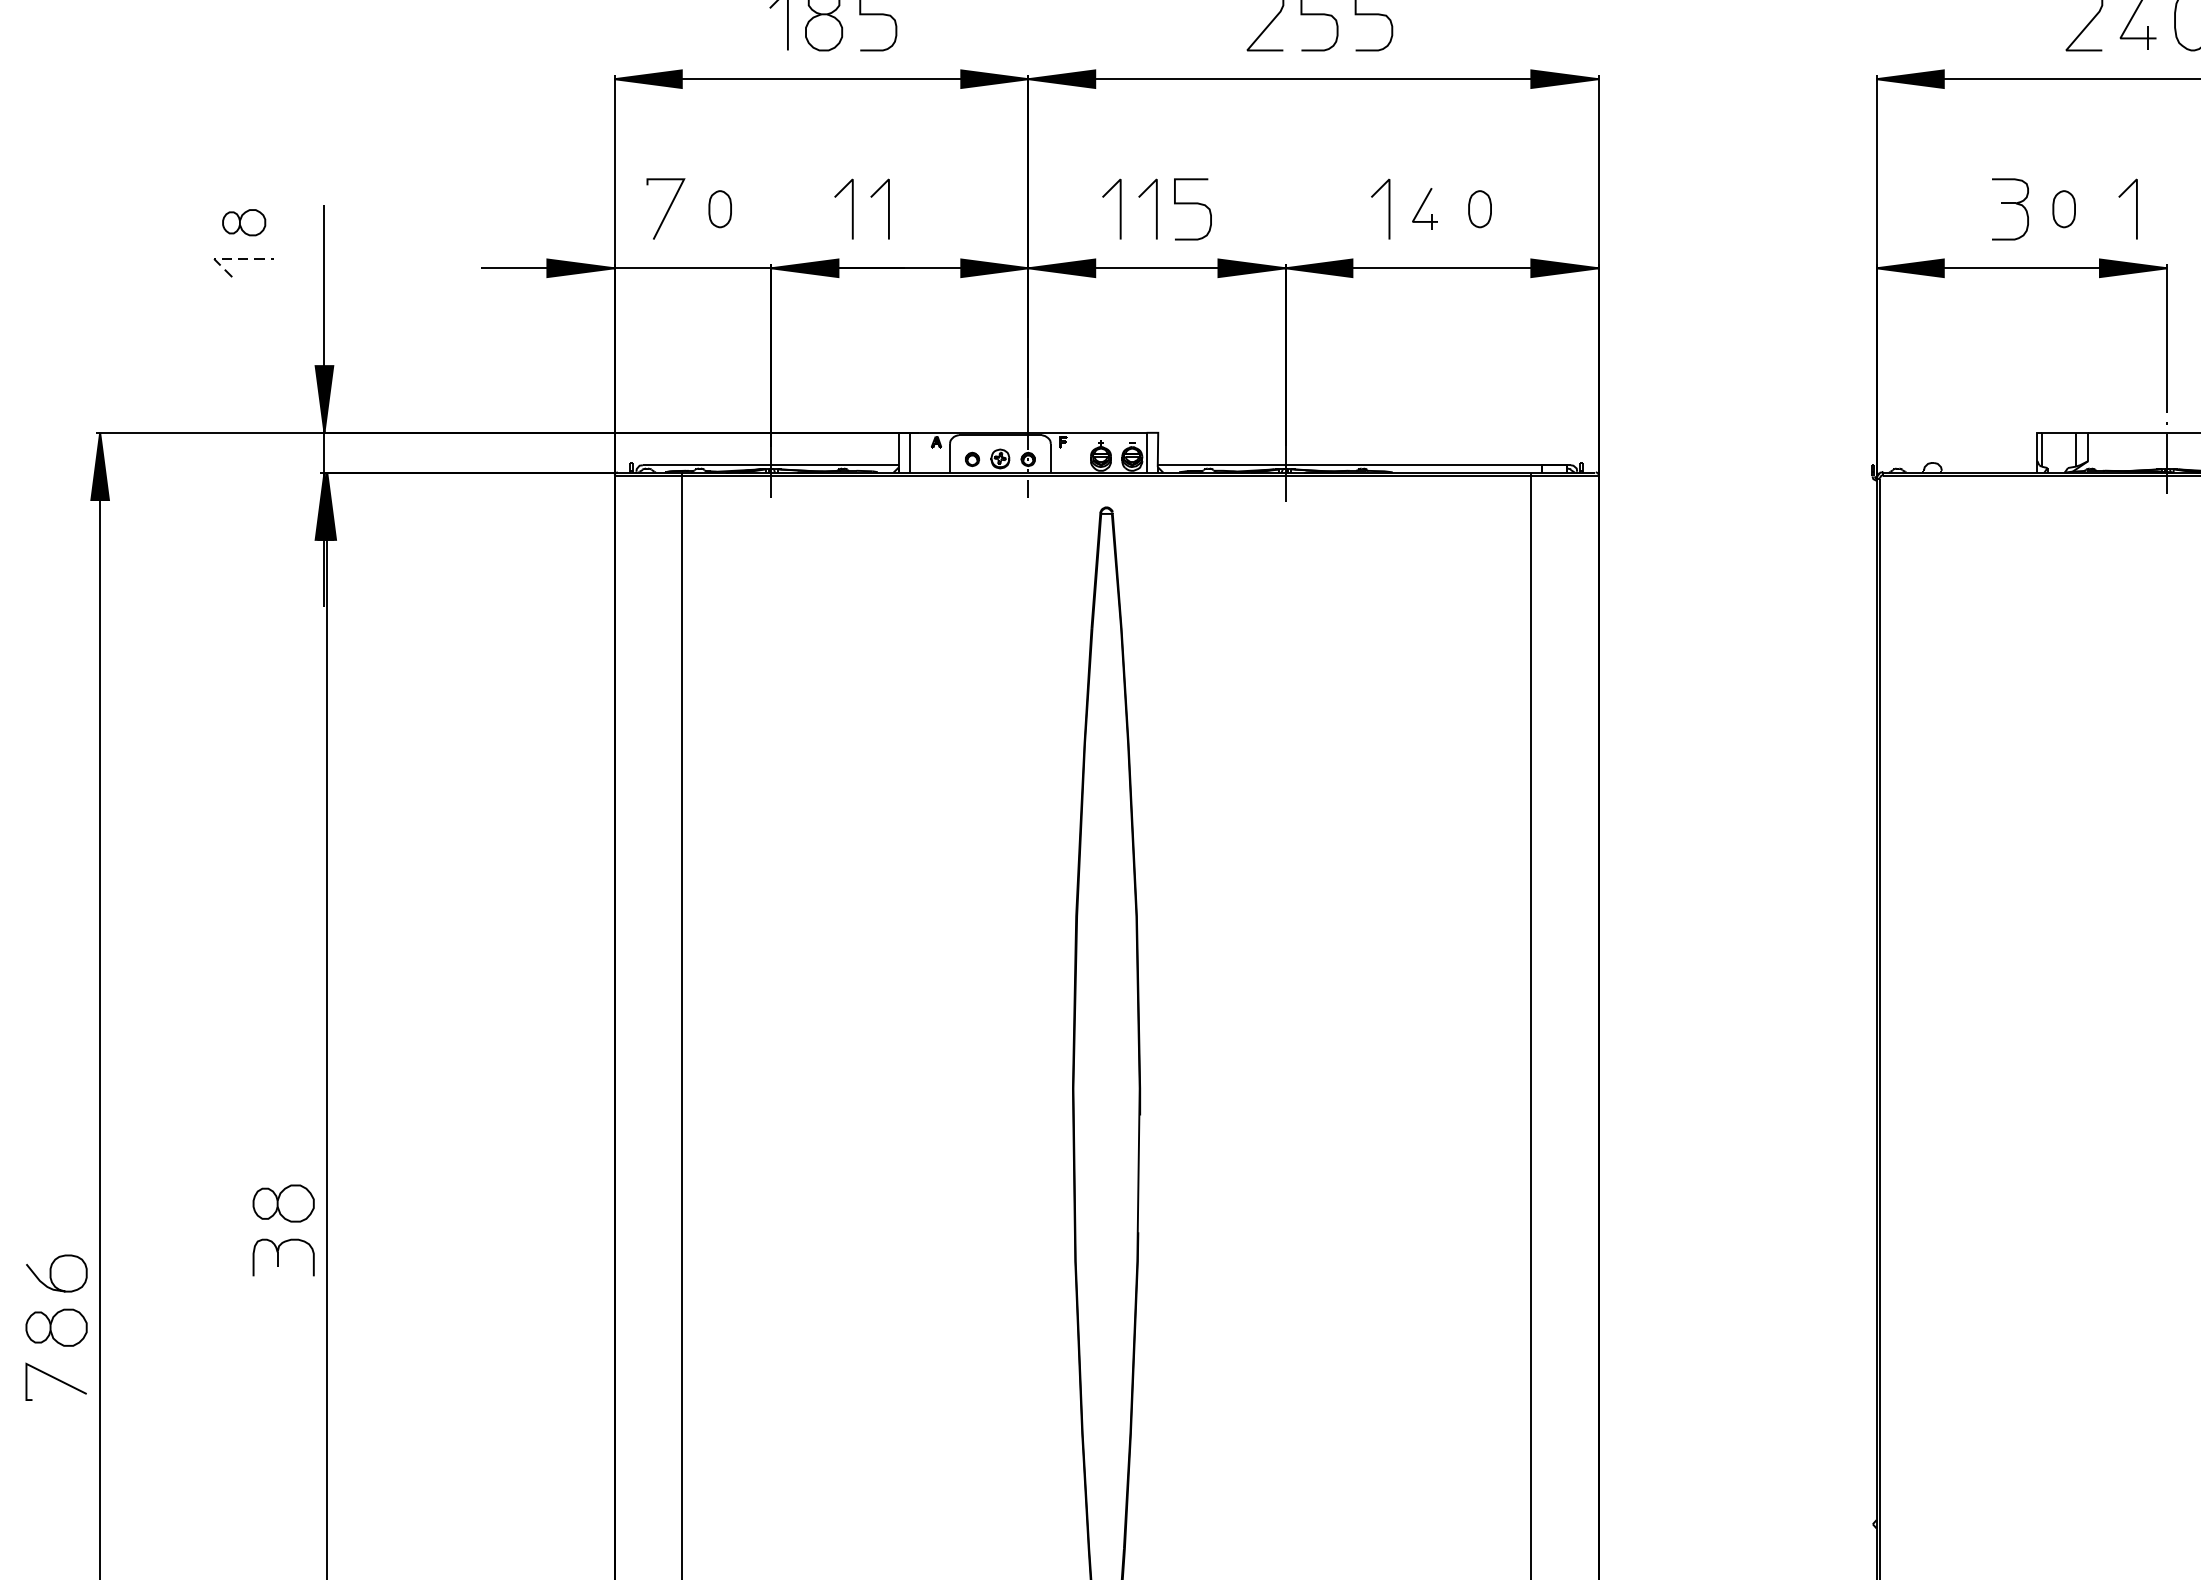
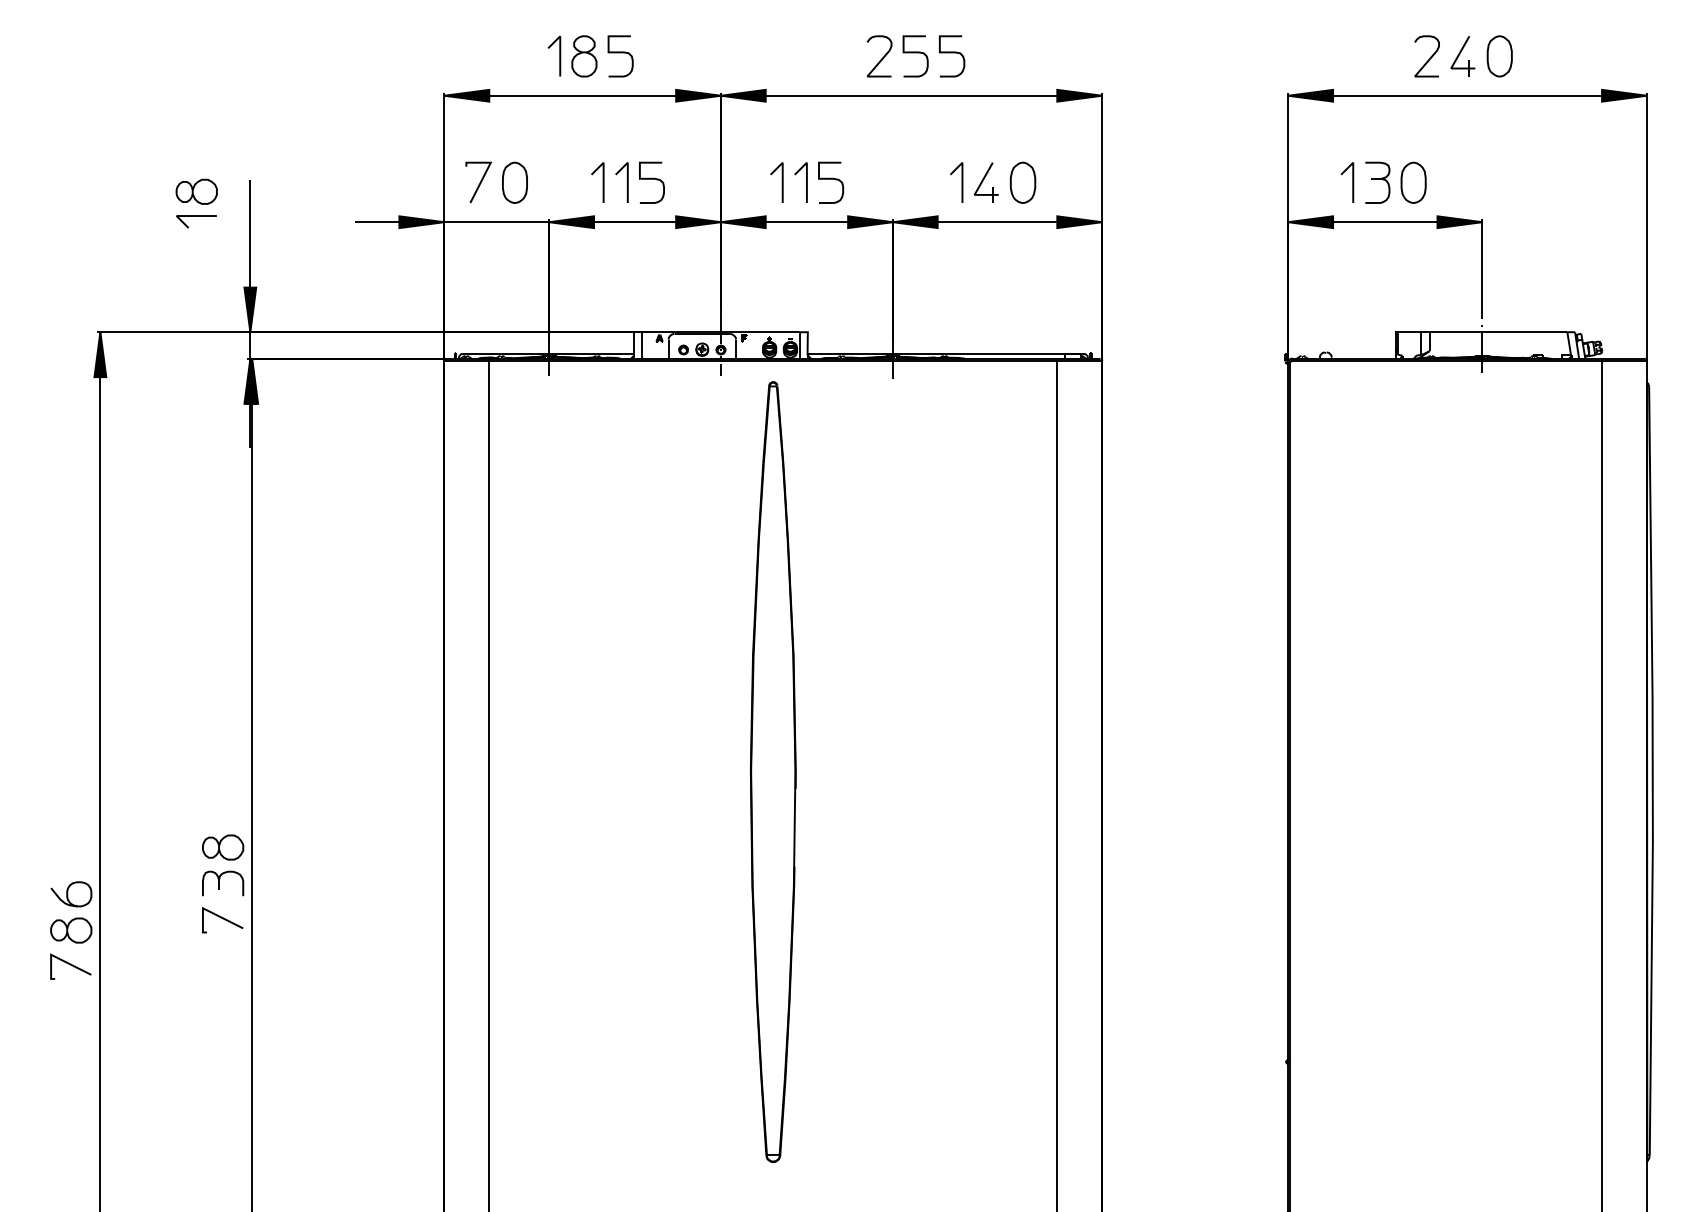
curve: (924, 204) -> (651, 179), added
part: (719, 208) -> (514, 182), size x1.67
part: (1423, 208) -> (985, 182), size x1.43
part: (1479, 208) -> (1022, 182), size x1.67
part: (2064, 208) -> (1413, 182), size x1.67
line: (2135, 208) -> (1352, 182), moved
part: (243, 222) -> (196, 191), size x1.43
line: (230, 259) -> (187, 216), dashed -> solid
line: (282, 1311) -> (222, 919), added

